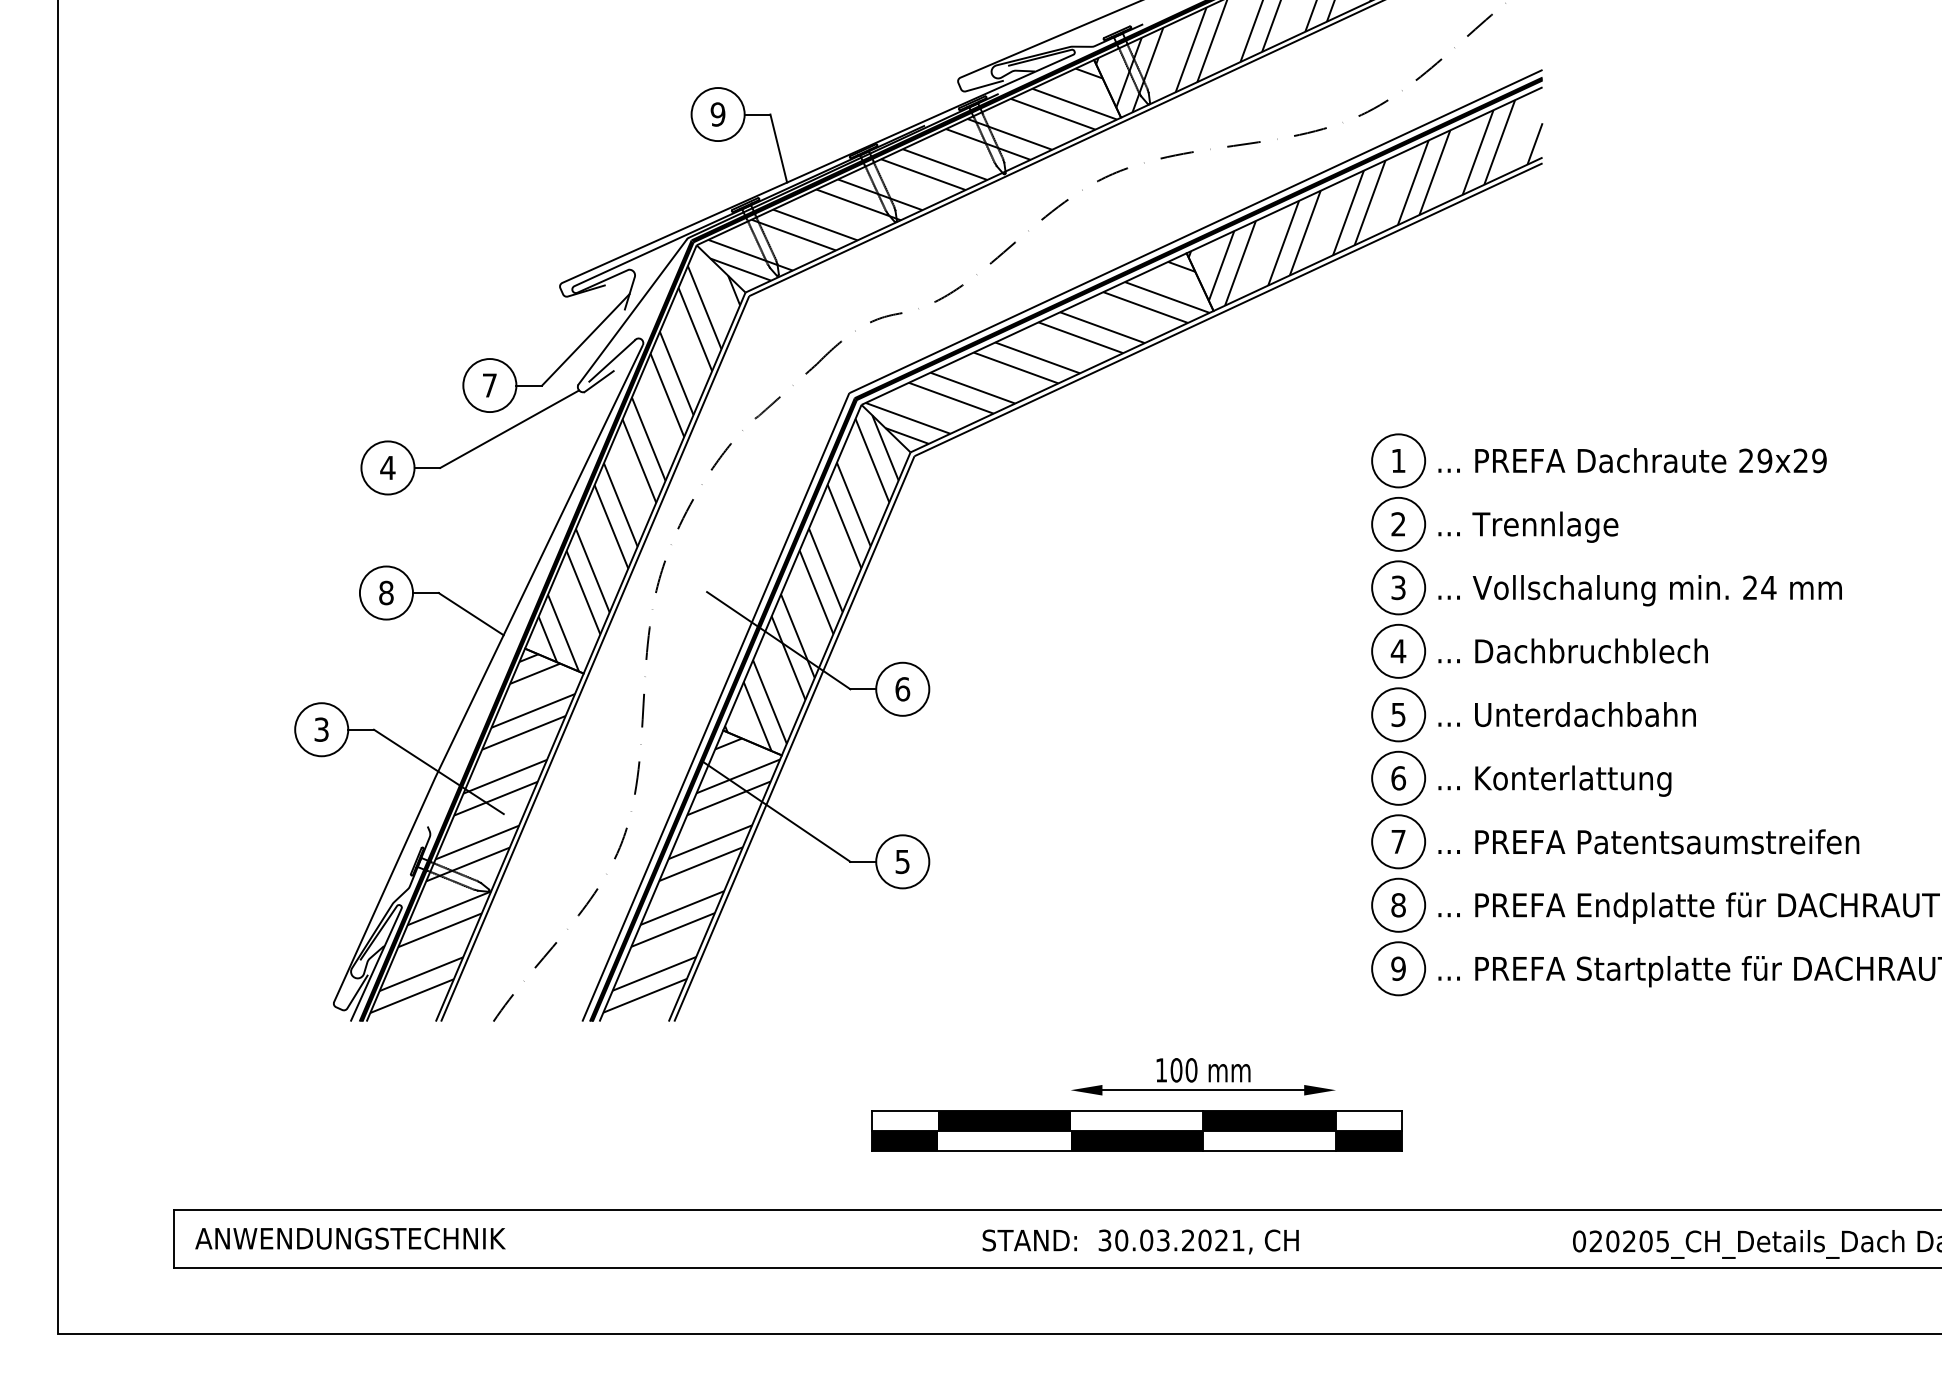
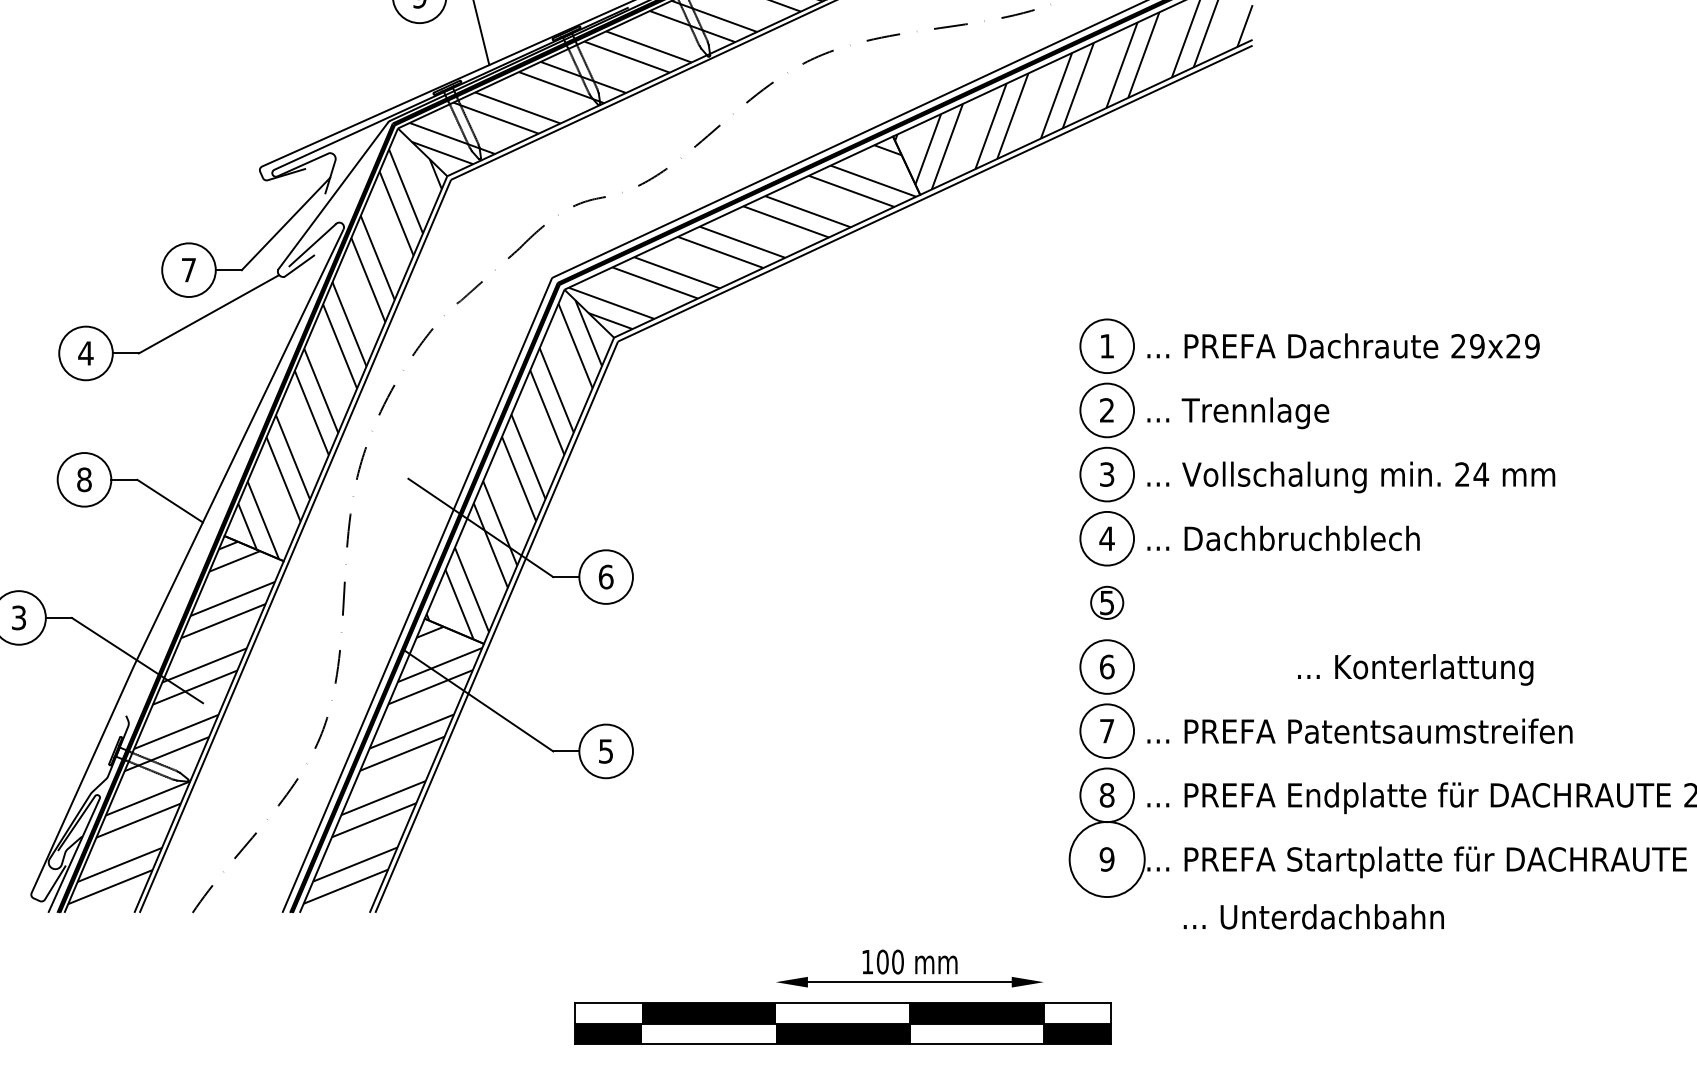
circle: (1398, 714) -> (1107, 602), size x0.6
text: (1566, 714) -> (1313, 916), moved
text: (1554, 780) -> (1415, 669), moved
circle: (1398, 968) -> (1107, 859), size x1.4

